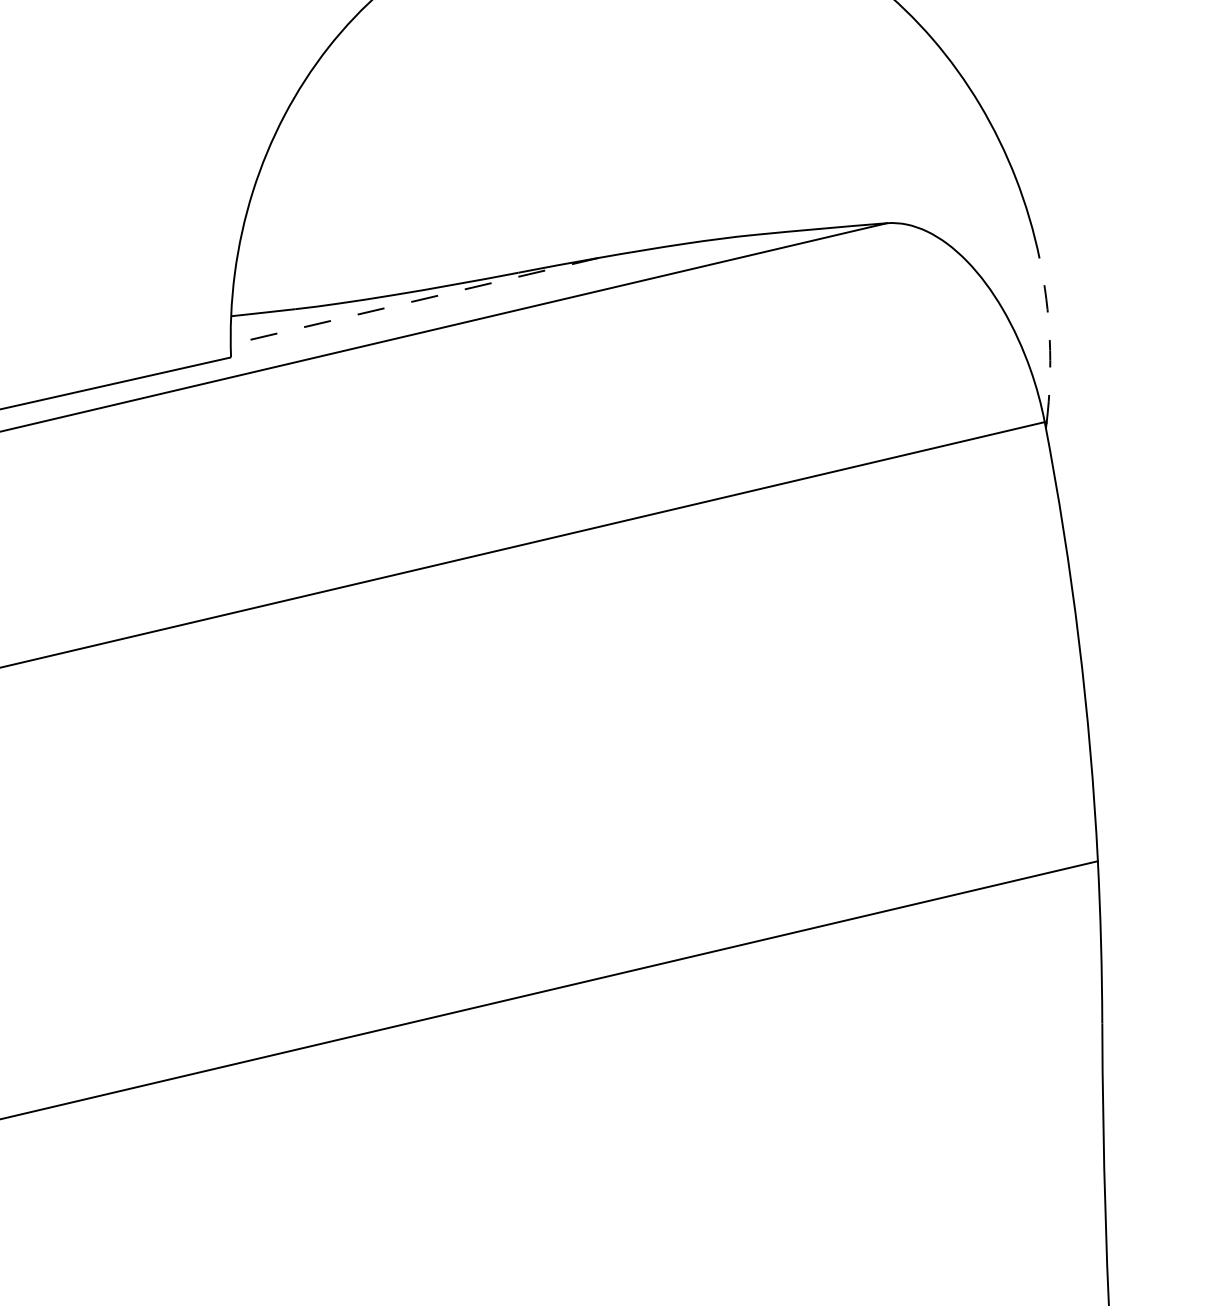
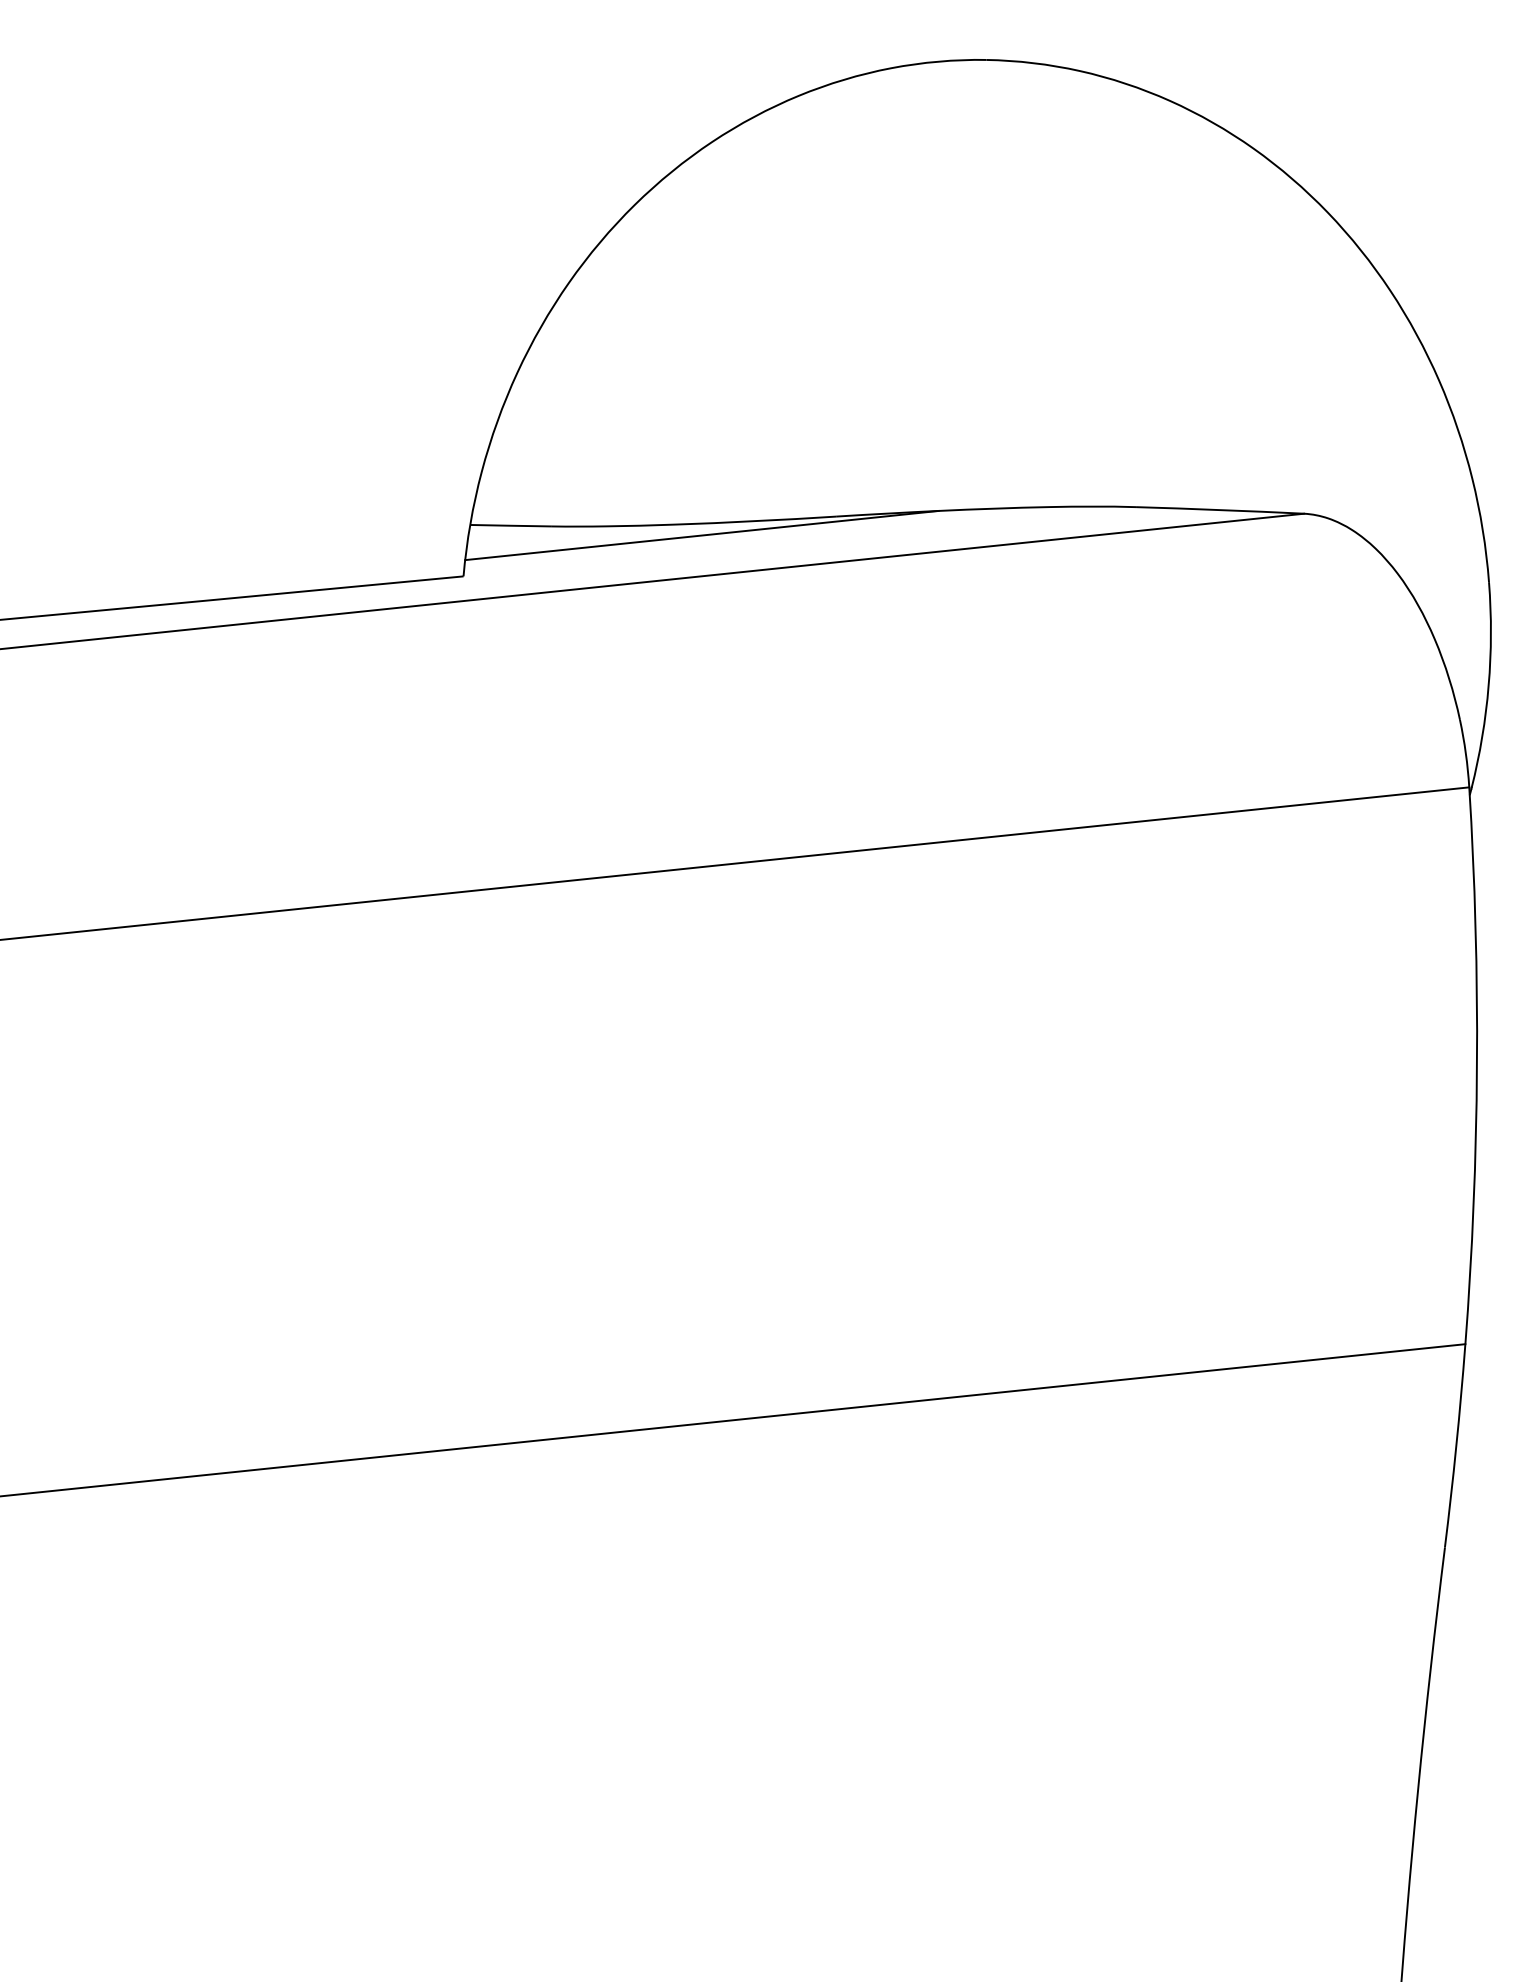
line: (414, 301) -> (701, 535), dashed -> solid
arc: (1049, 339) -> (1488, 685), dashed -> solid

